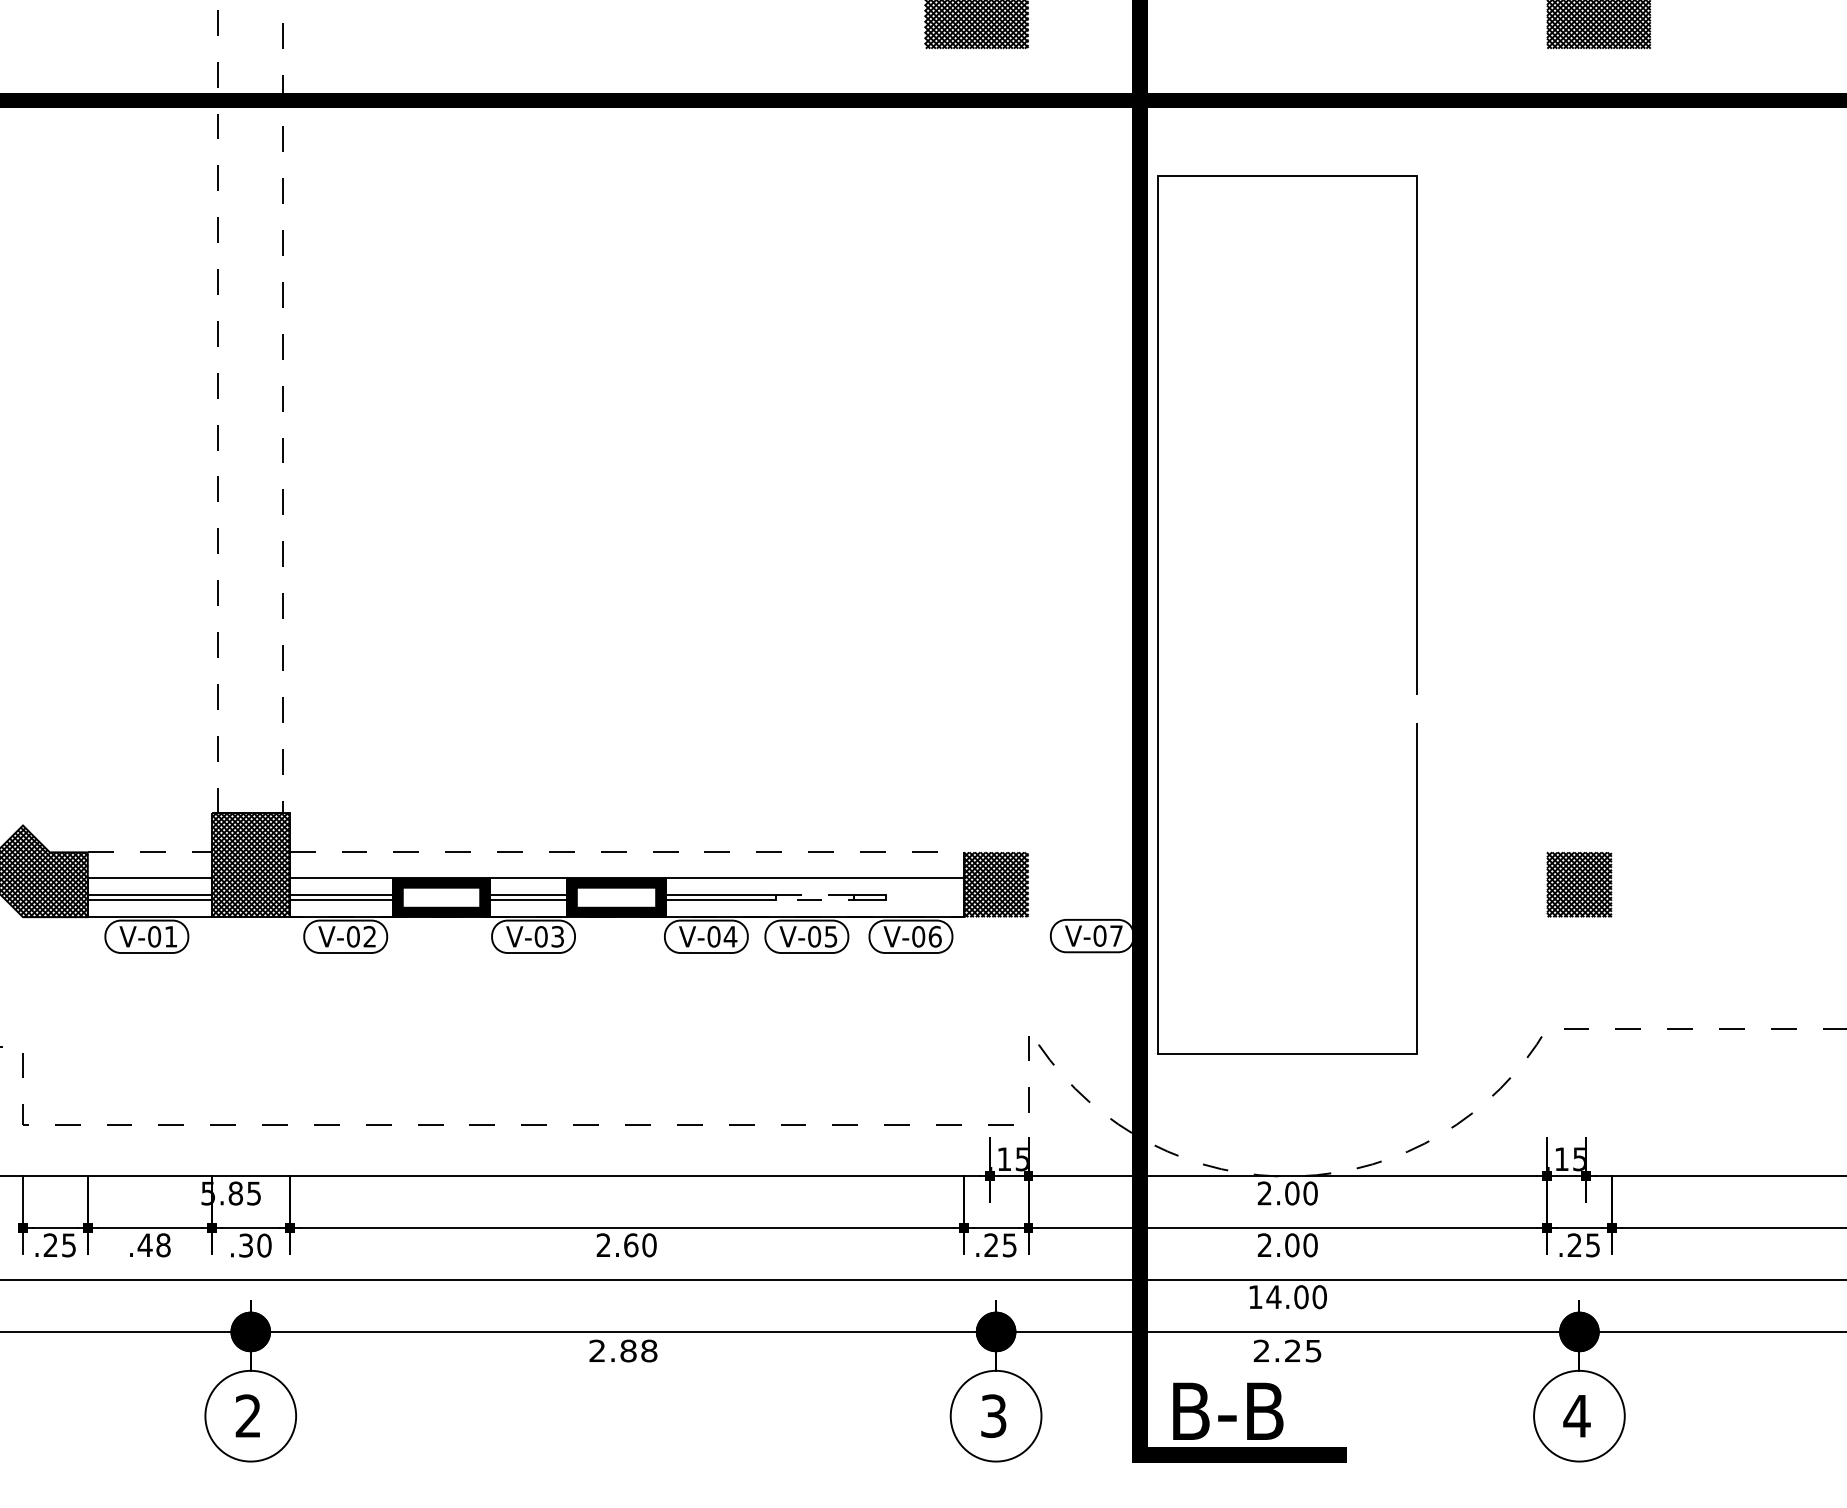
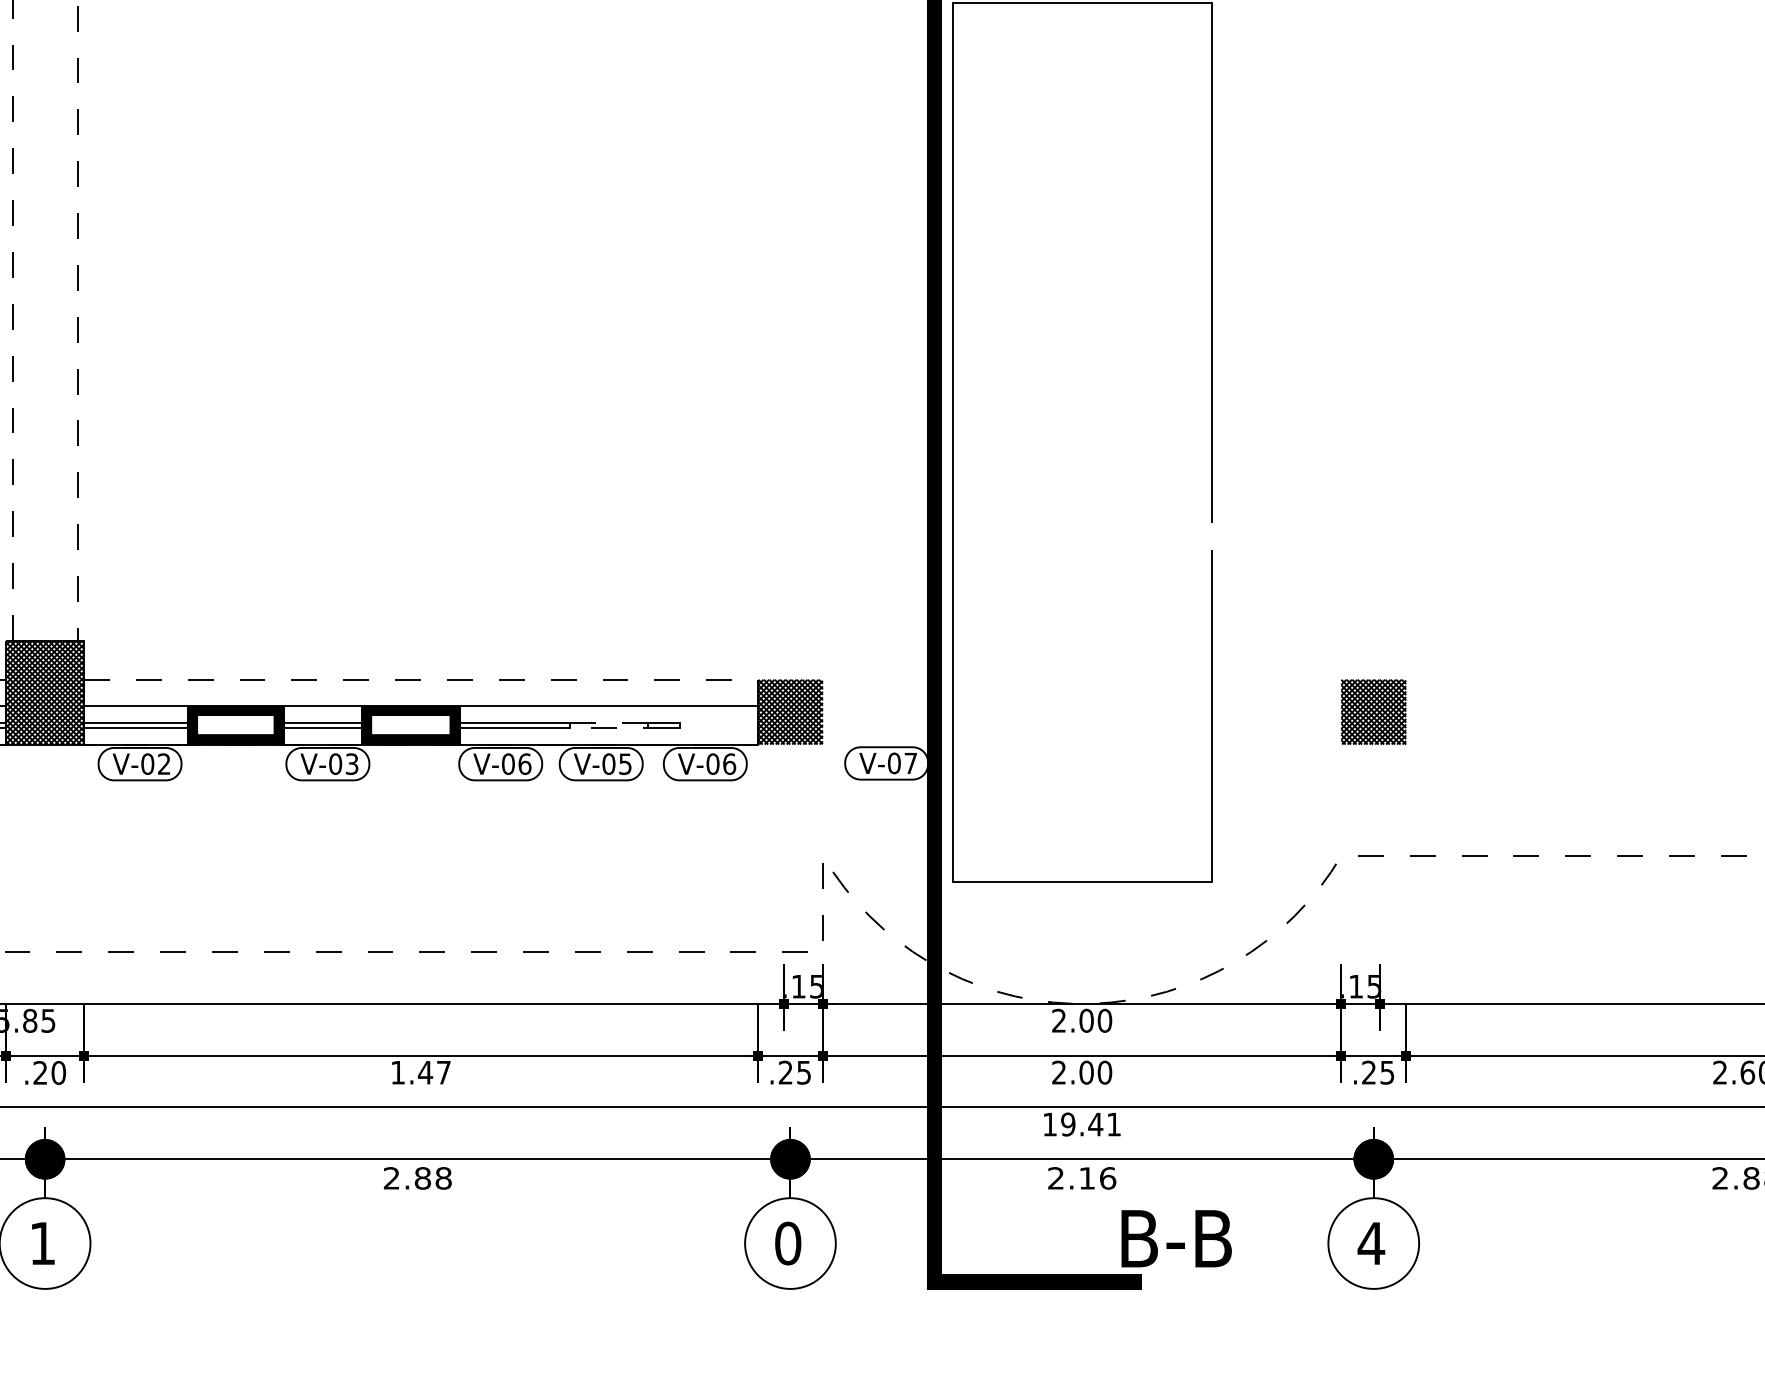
text: (730, 936) -> (524, 763), V-04 -> V-06
text: (245, 1245) -> (39, 1072), .30 -> .20
text: (626, 1245) -> (420, 1072), 2.60 -> 1.47
text: (1296, 1297) -> (1090, 1124), 14.00 -> 19.41
text: (1303, 1350) -> (1097, 1177), 2.25 -> 2.16
text: (1228, 1410) -> (1176, 1237), moved
text: (247, 1415) -> (41, 1242), 2 -> 1
text: (993, 1416) -> (787, 1243), 3 -> 0

